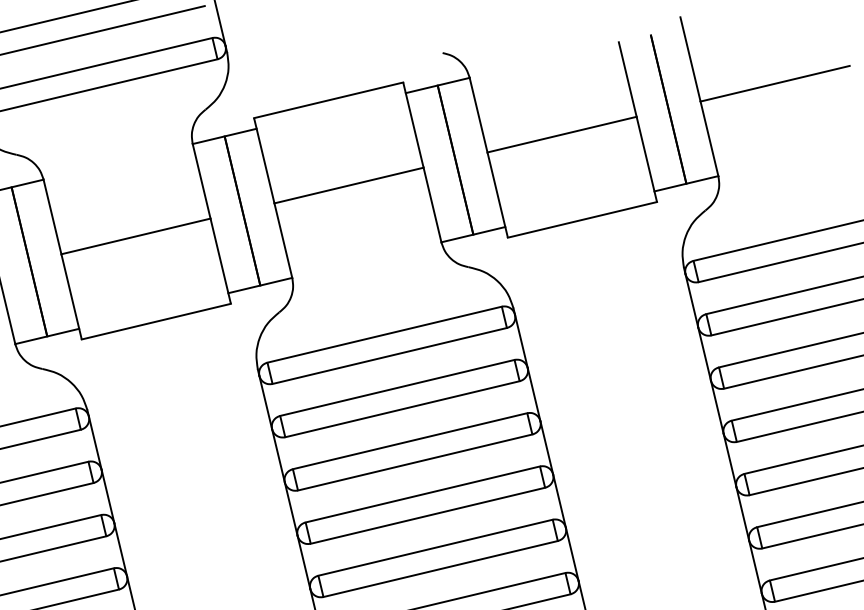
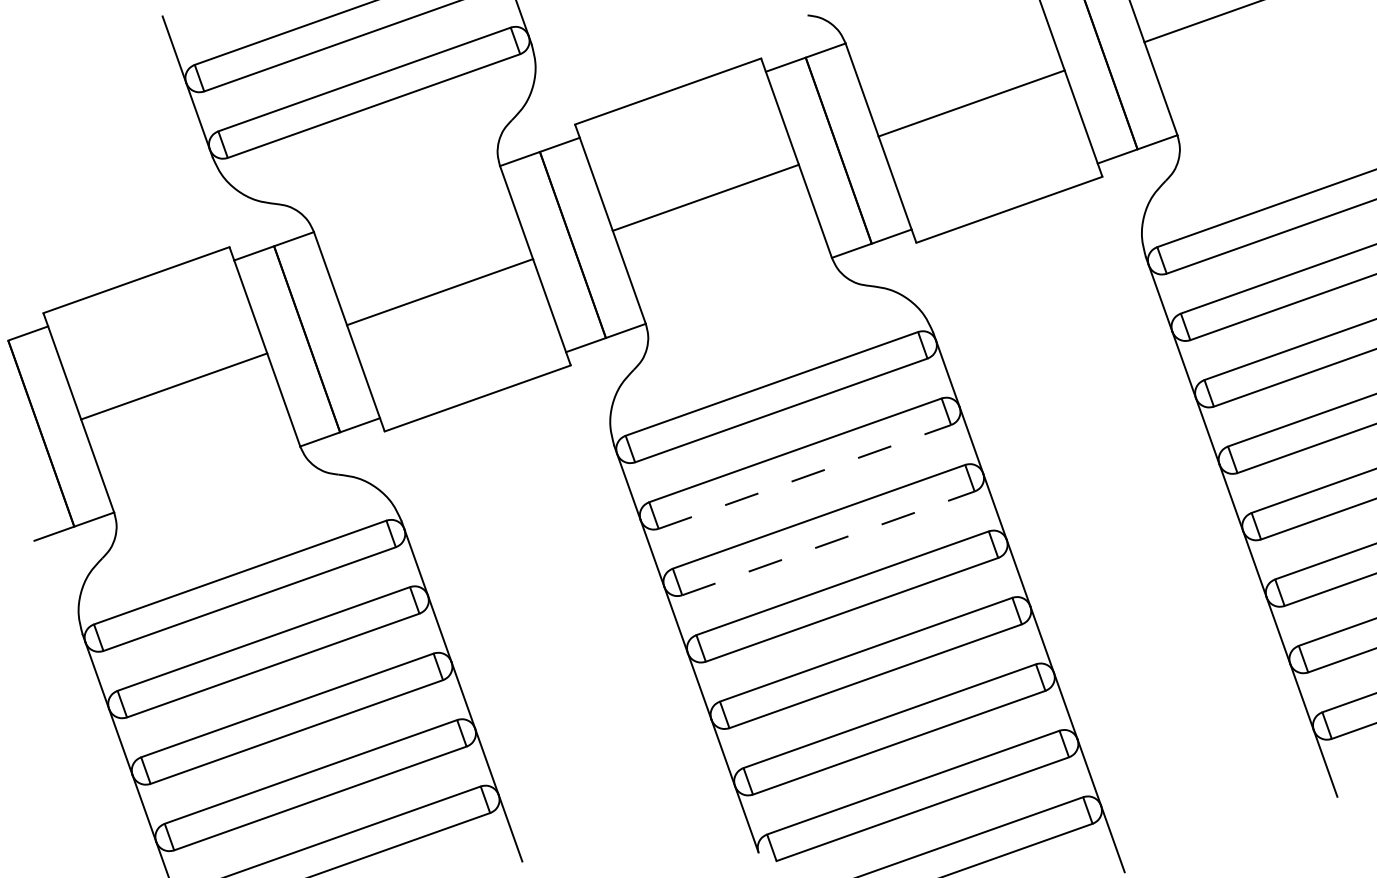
line: (402, 408) -> (805, 476), solid -> dashed
line: (415, 462) -> (828, 543), solid -> dashed

